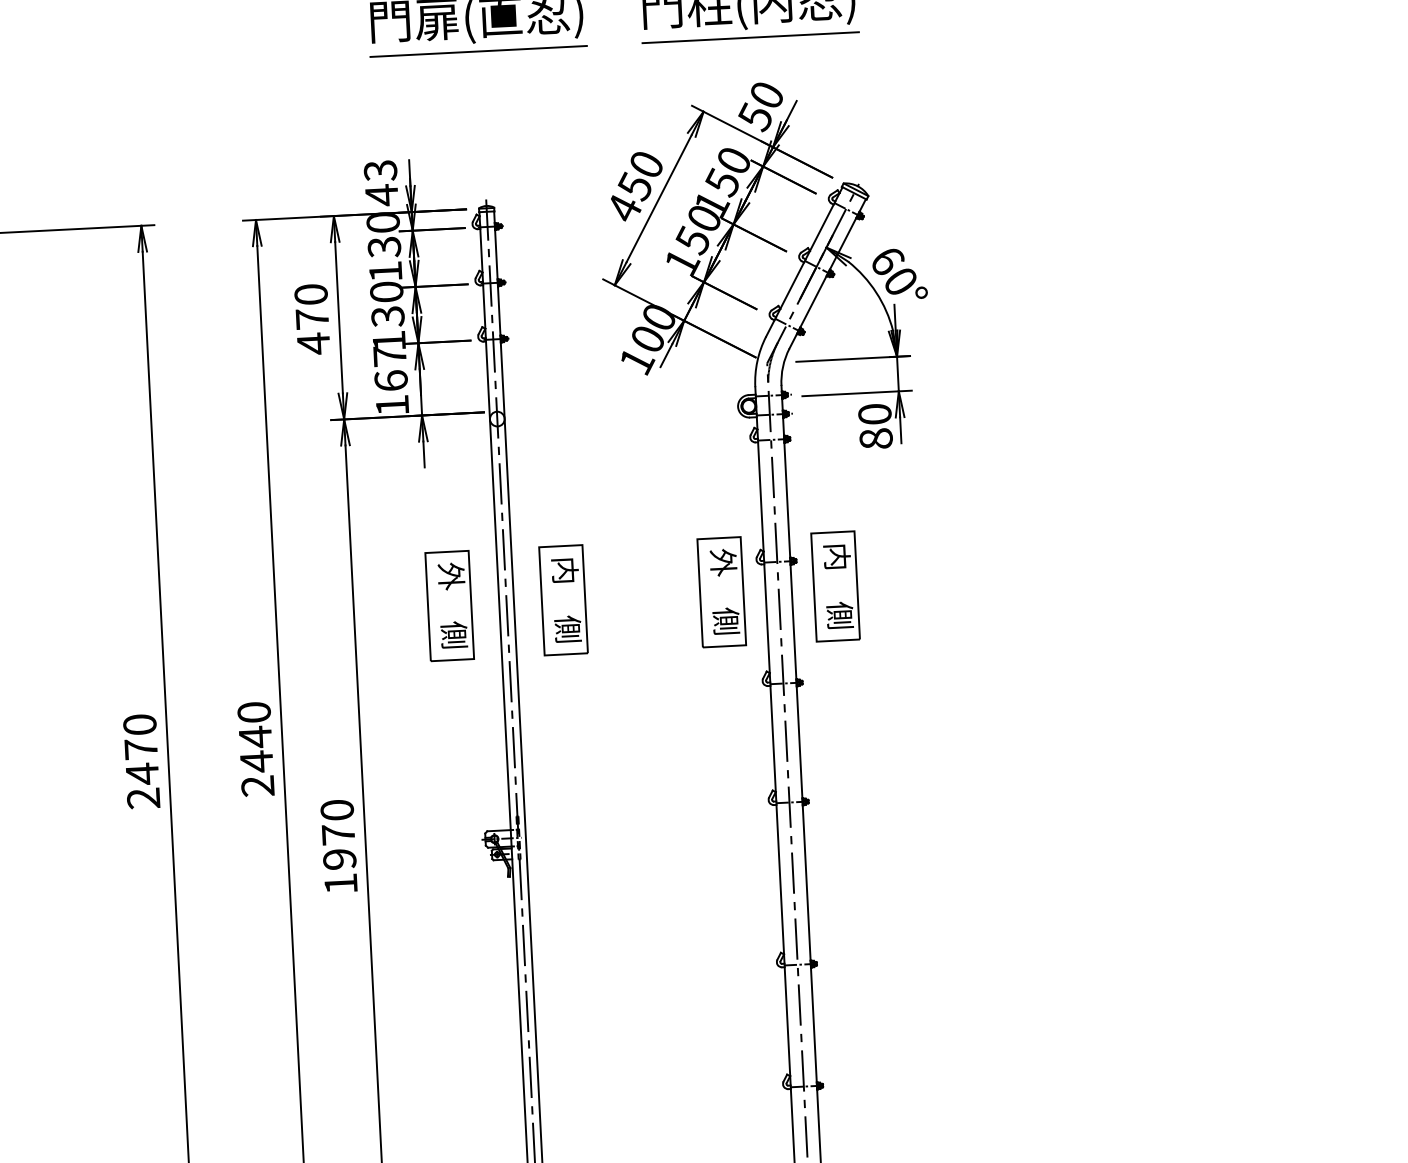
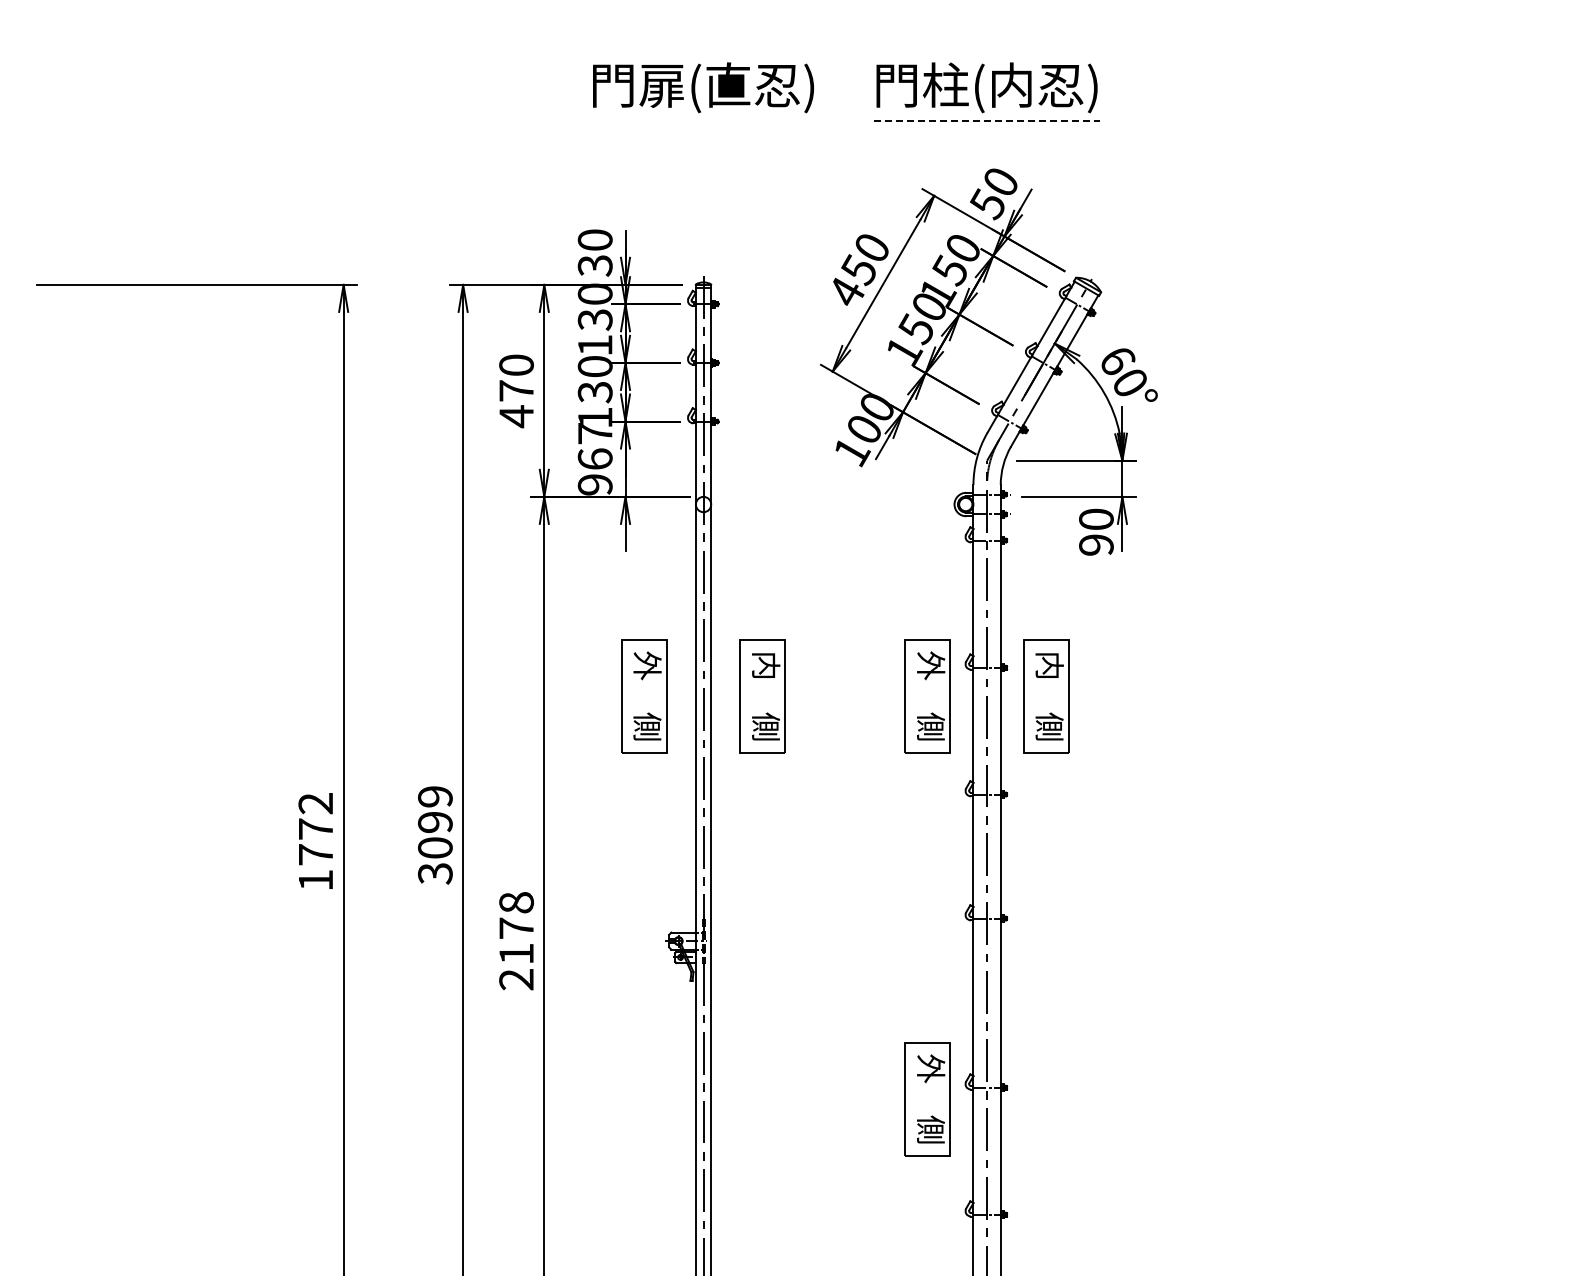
line: (751, 37) -> (987, 121), solid -> dashed
line: (478, 51) -> (703, 121), removed
text: (380, 183) -> (594, 253), 43 -> 30
text: (391, 405) -> (594, 484), 167 -> 967
text: (876, 438) -> (1096, 544), 80 -> 90
text: (256, 749) -> (435, 835), 2440 -> 3099
text: (141, 762) -> (315, 842), 2470 -> 1772
text: (339, 847) -> (516, 941), 1970 -> 2178
part: (741, 978) -> (927, 1099), added

